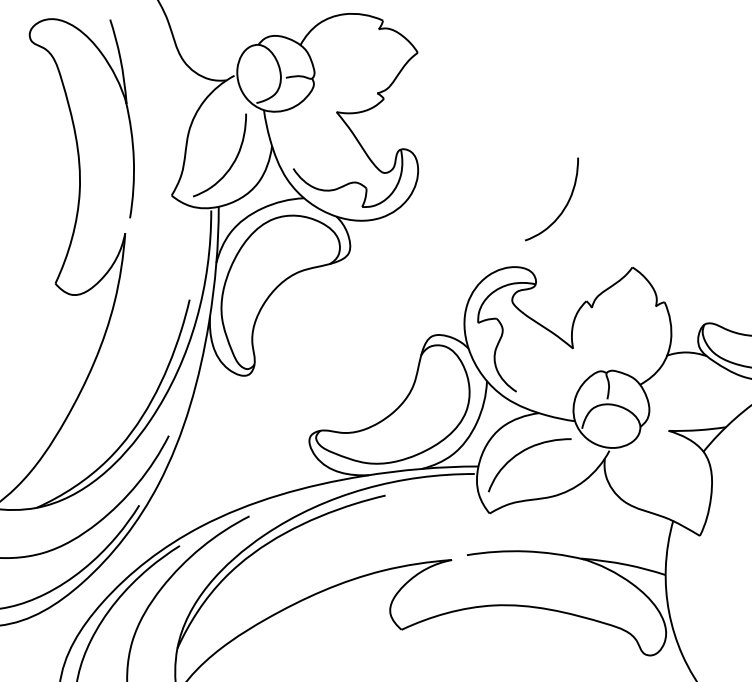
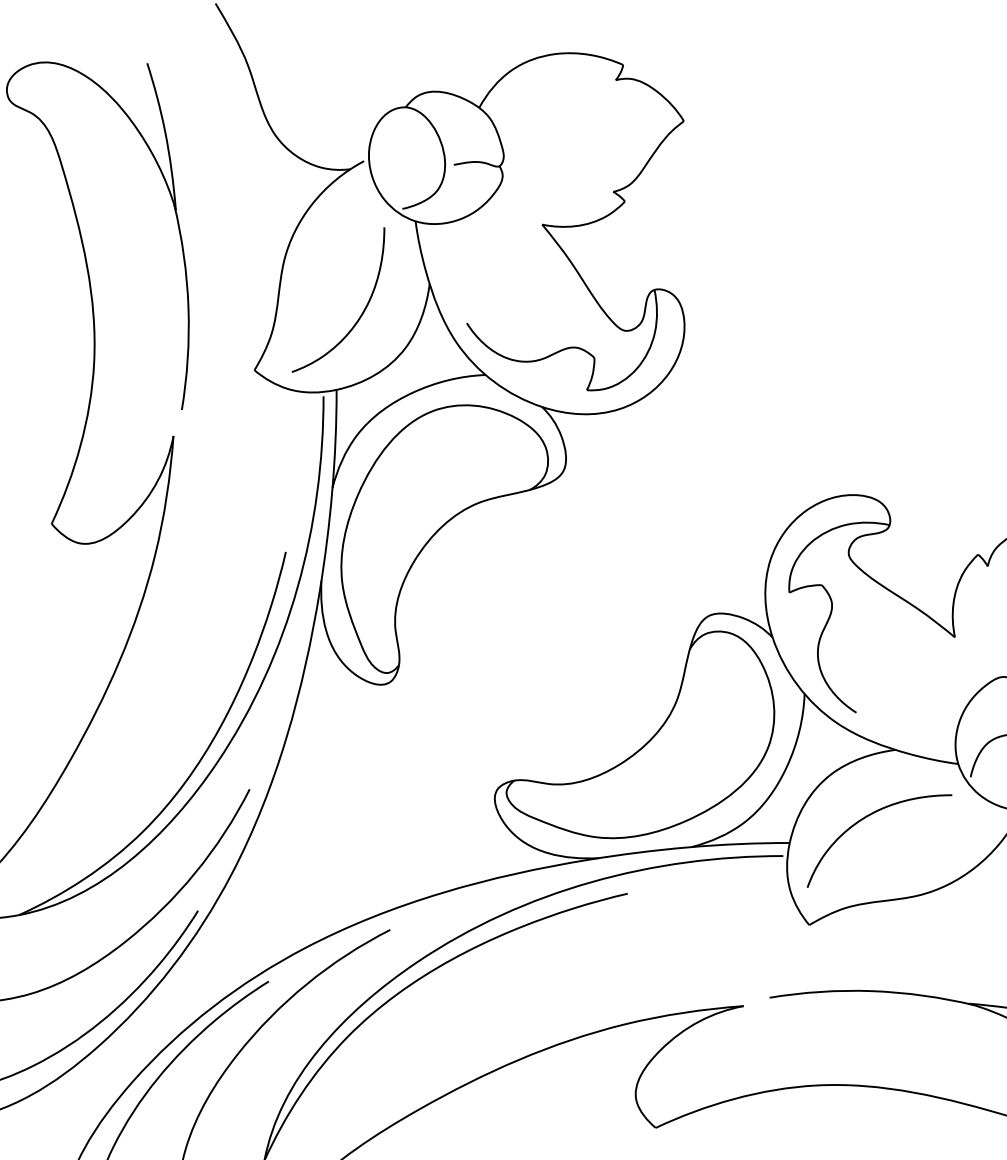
curve: (564, 206) -> (939, 389), removed

